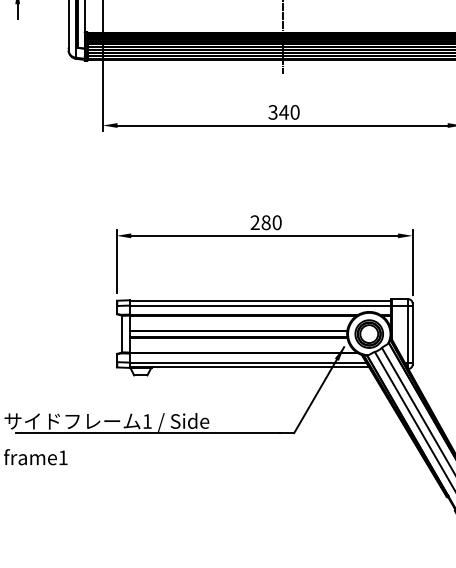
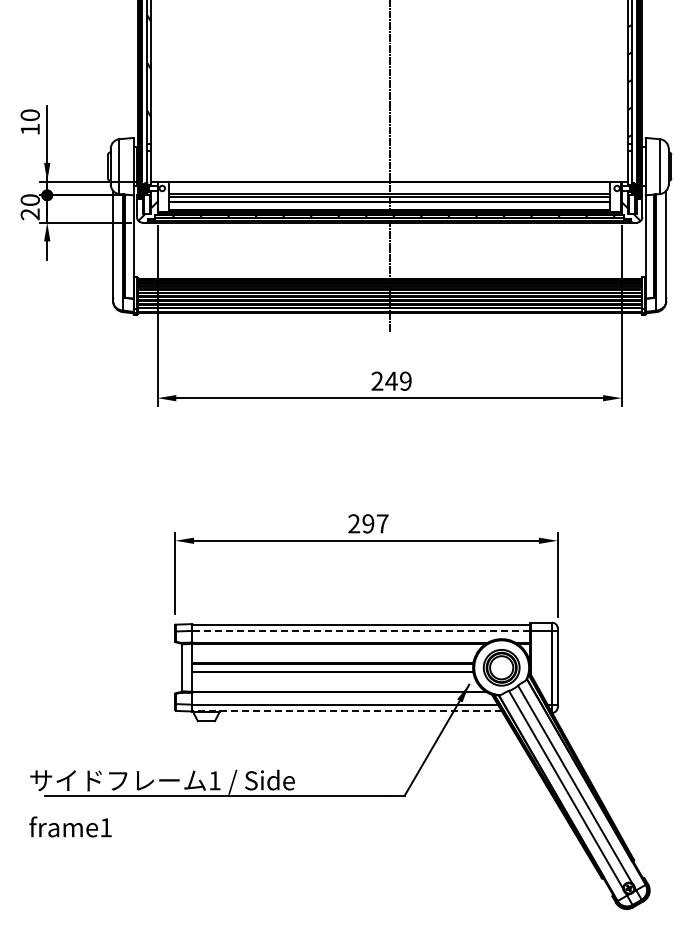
text: (284, 111) -> (391, 380), 340 -> 249
text: (271, 222) -> (375, 523), 280 -> 297
line: (260, 305) -> (360, 630), solid -> dashed
line: (249, 367) -> (346, 710), solid -> dashed

